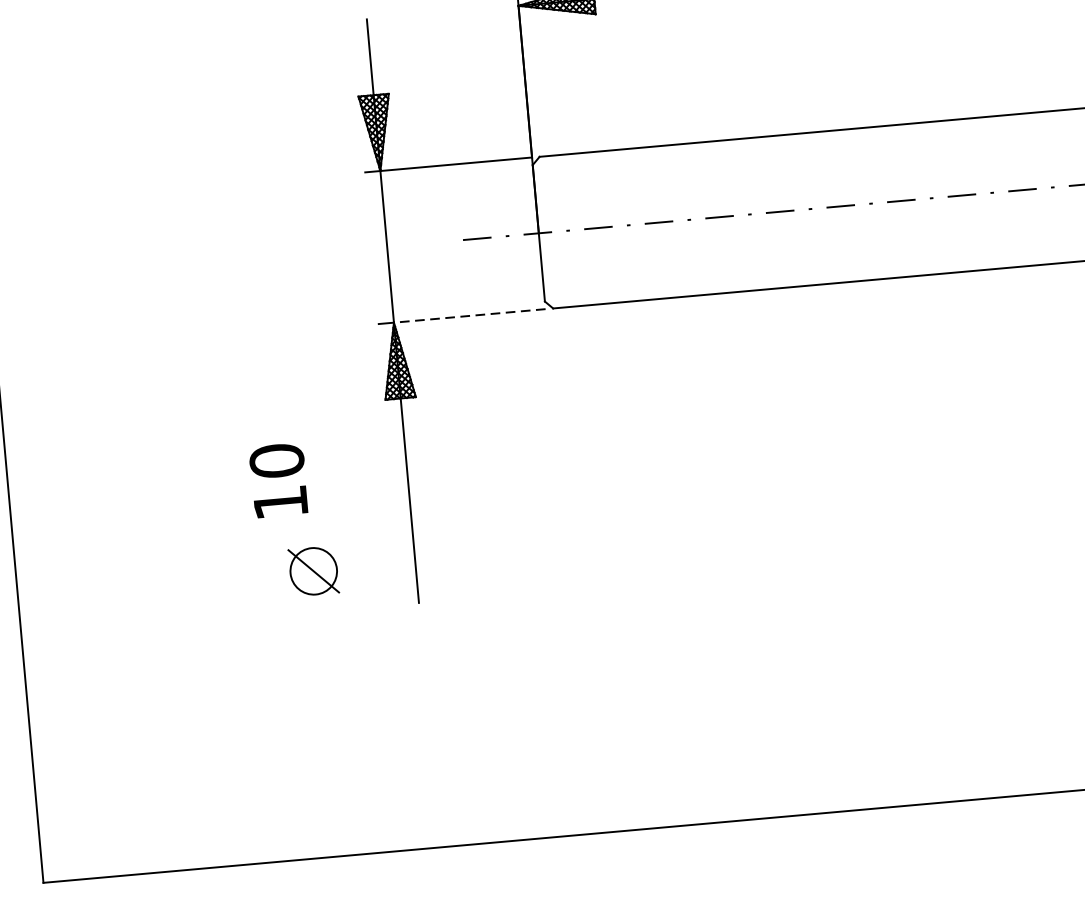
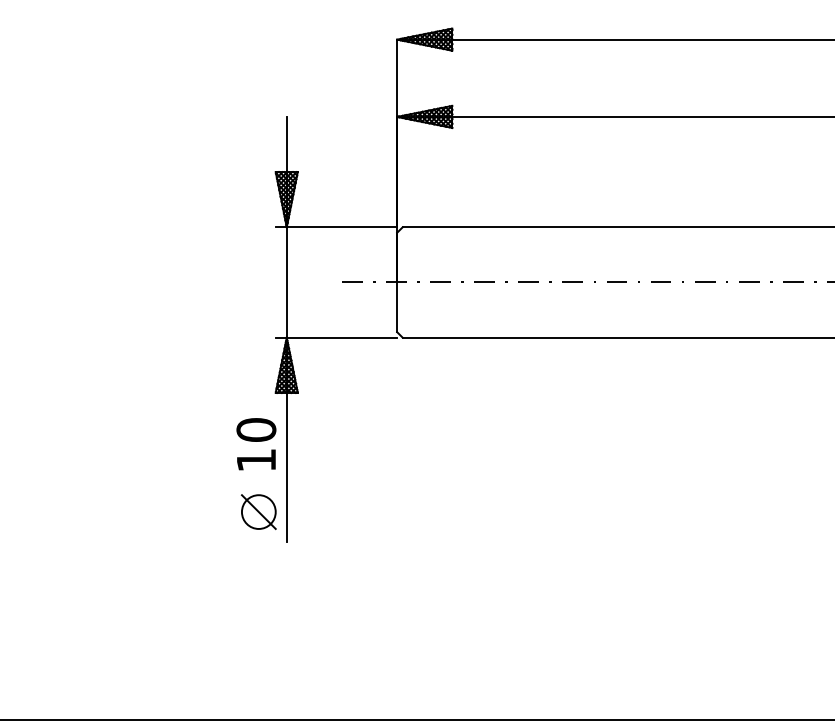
line: (469, 315) -> (341, 337), dashed -> solid
text: (278, 480) -> (256, 444), moved
part: (313, 570) -> (258, 511), moved

